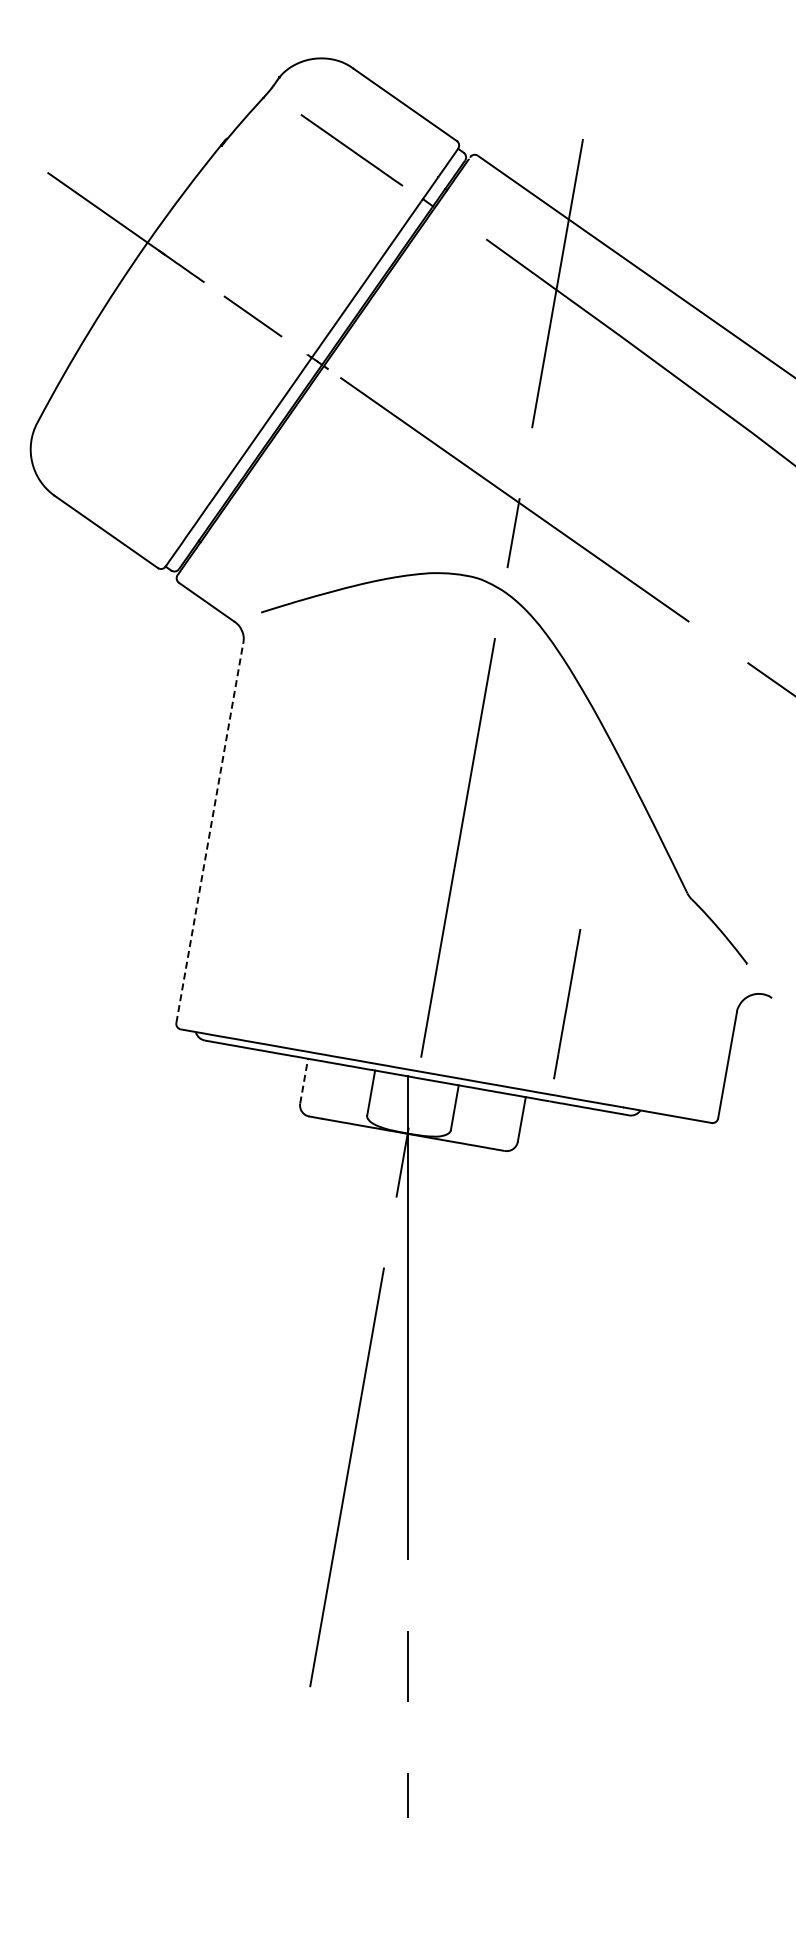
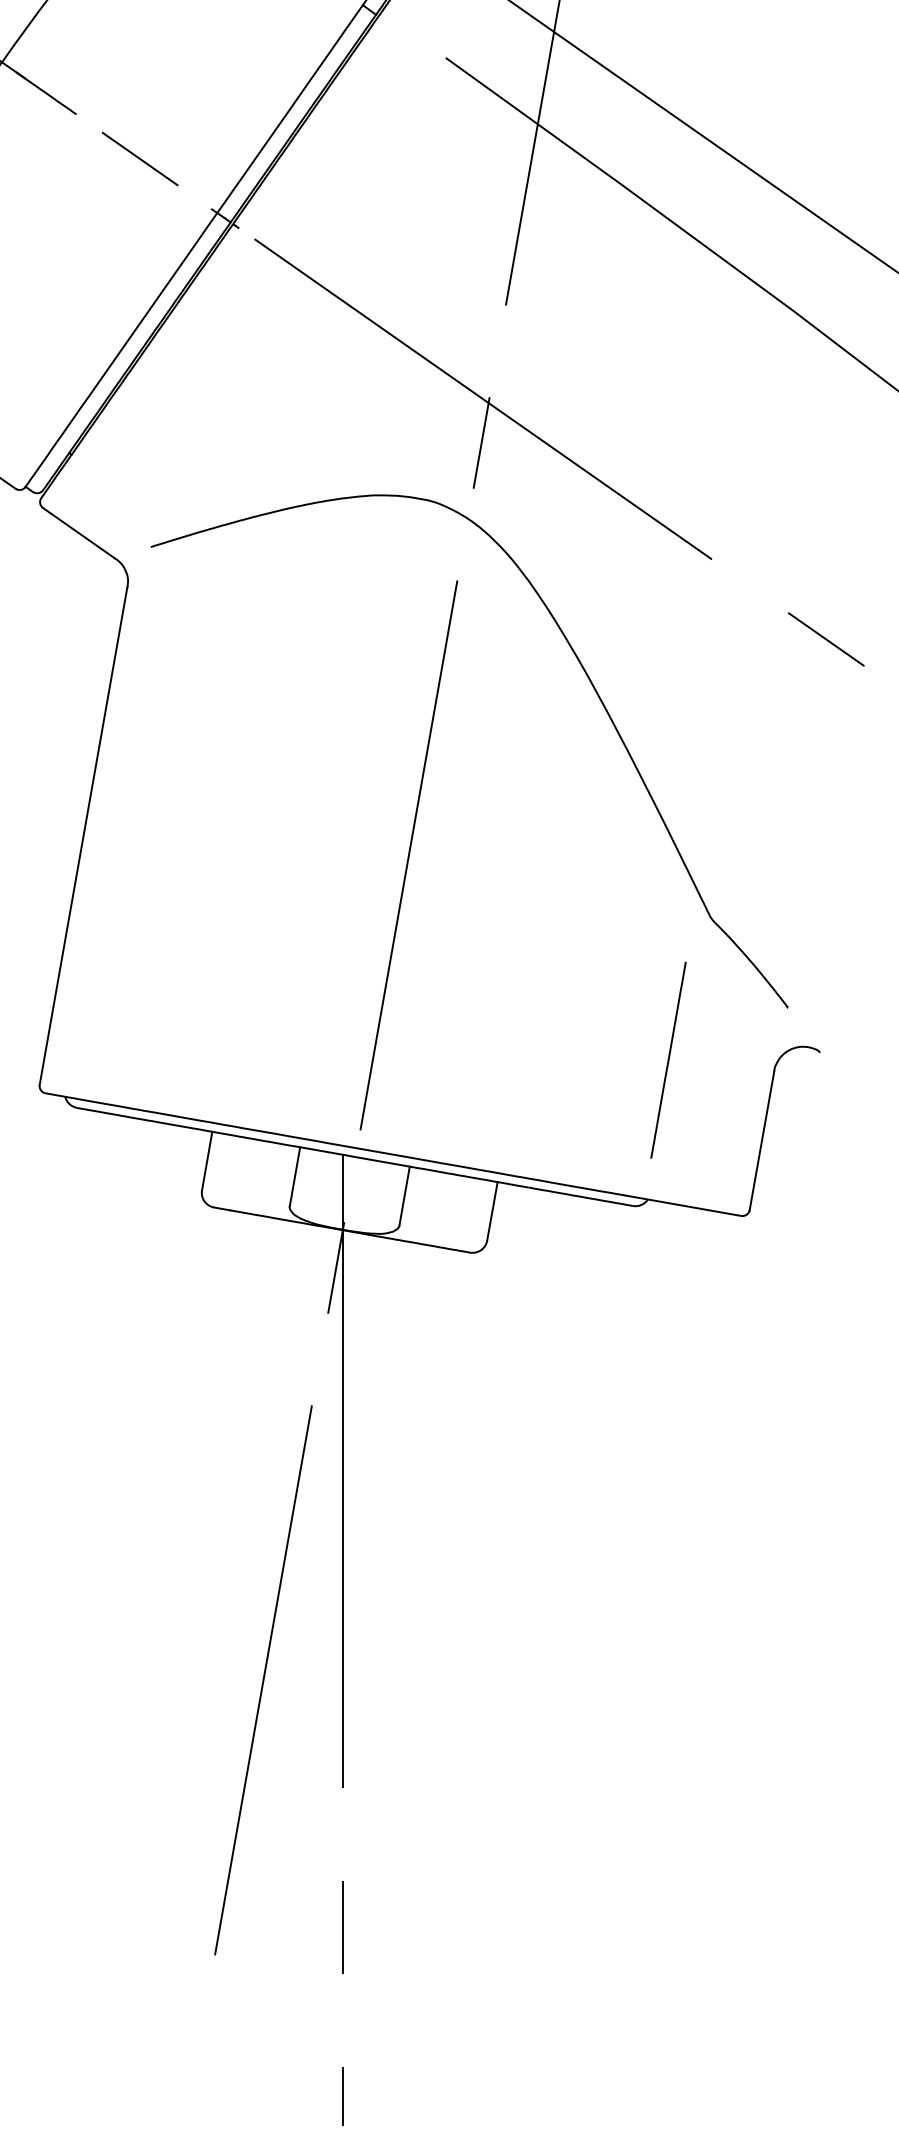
line: (209, 833) -> (83, 836), dashed -> solid
line: (567, 1004) -> (668, 1060), moved
line: (304, 1081) -> (207, 1161), dashed -> solid

